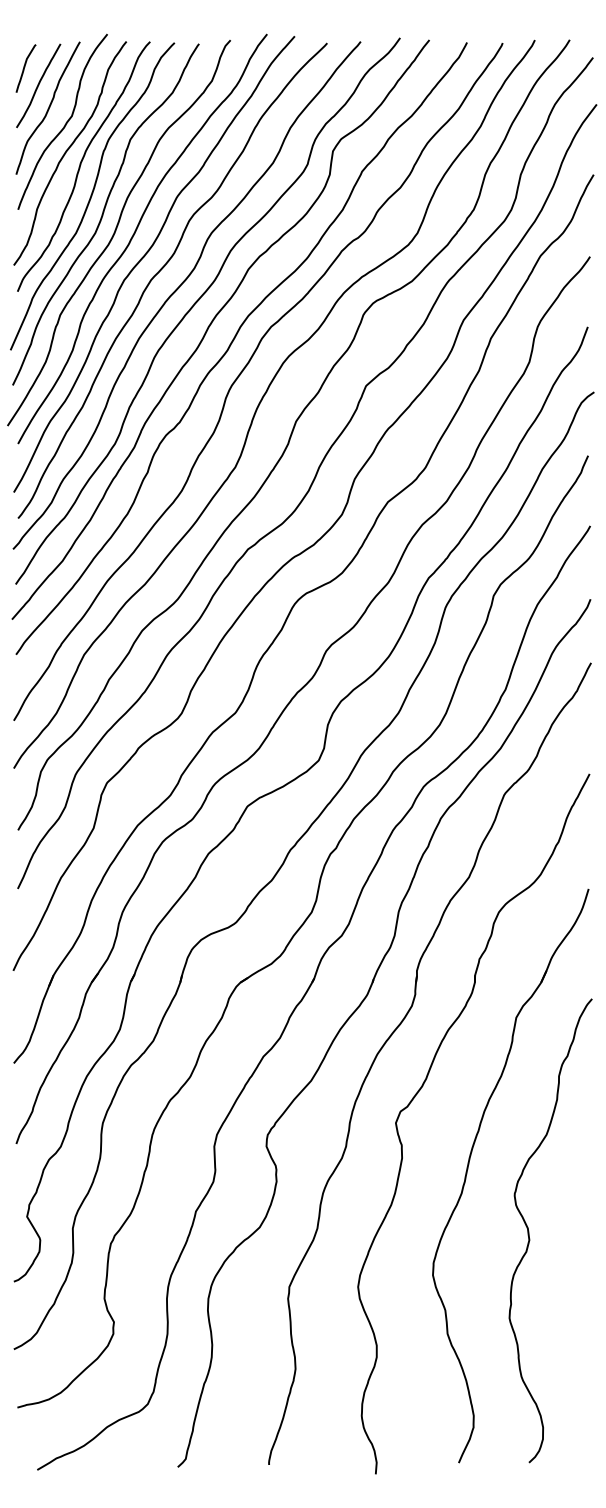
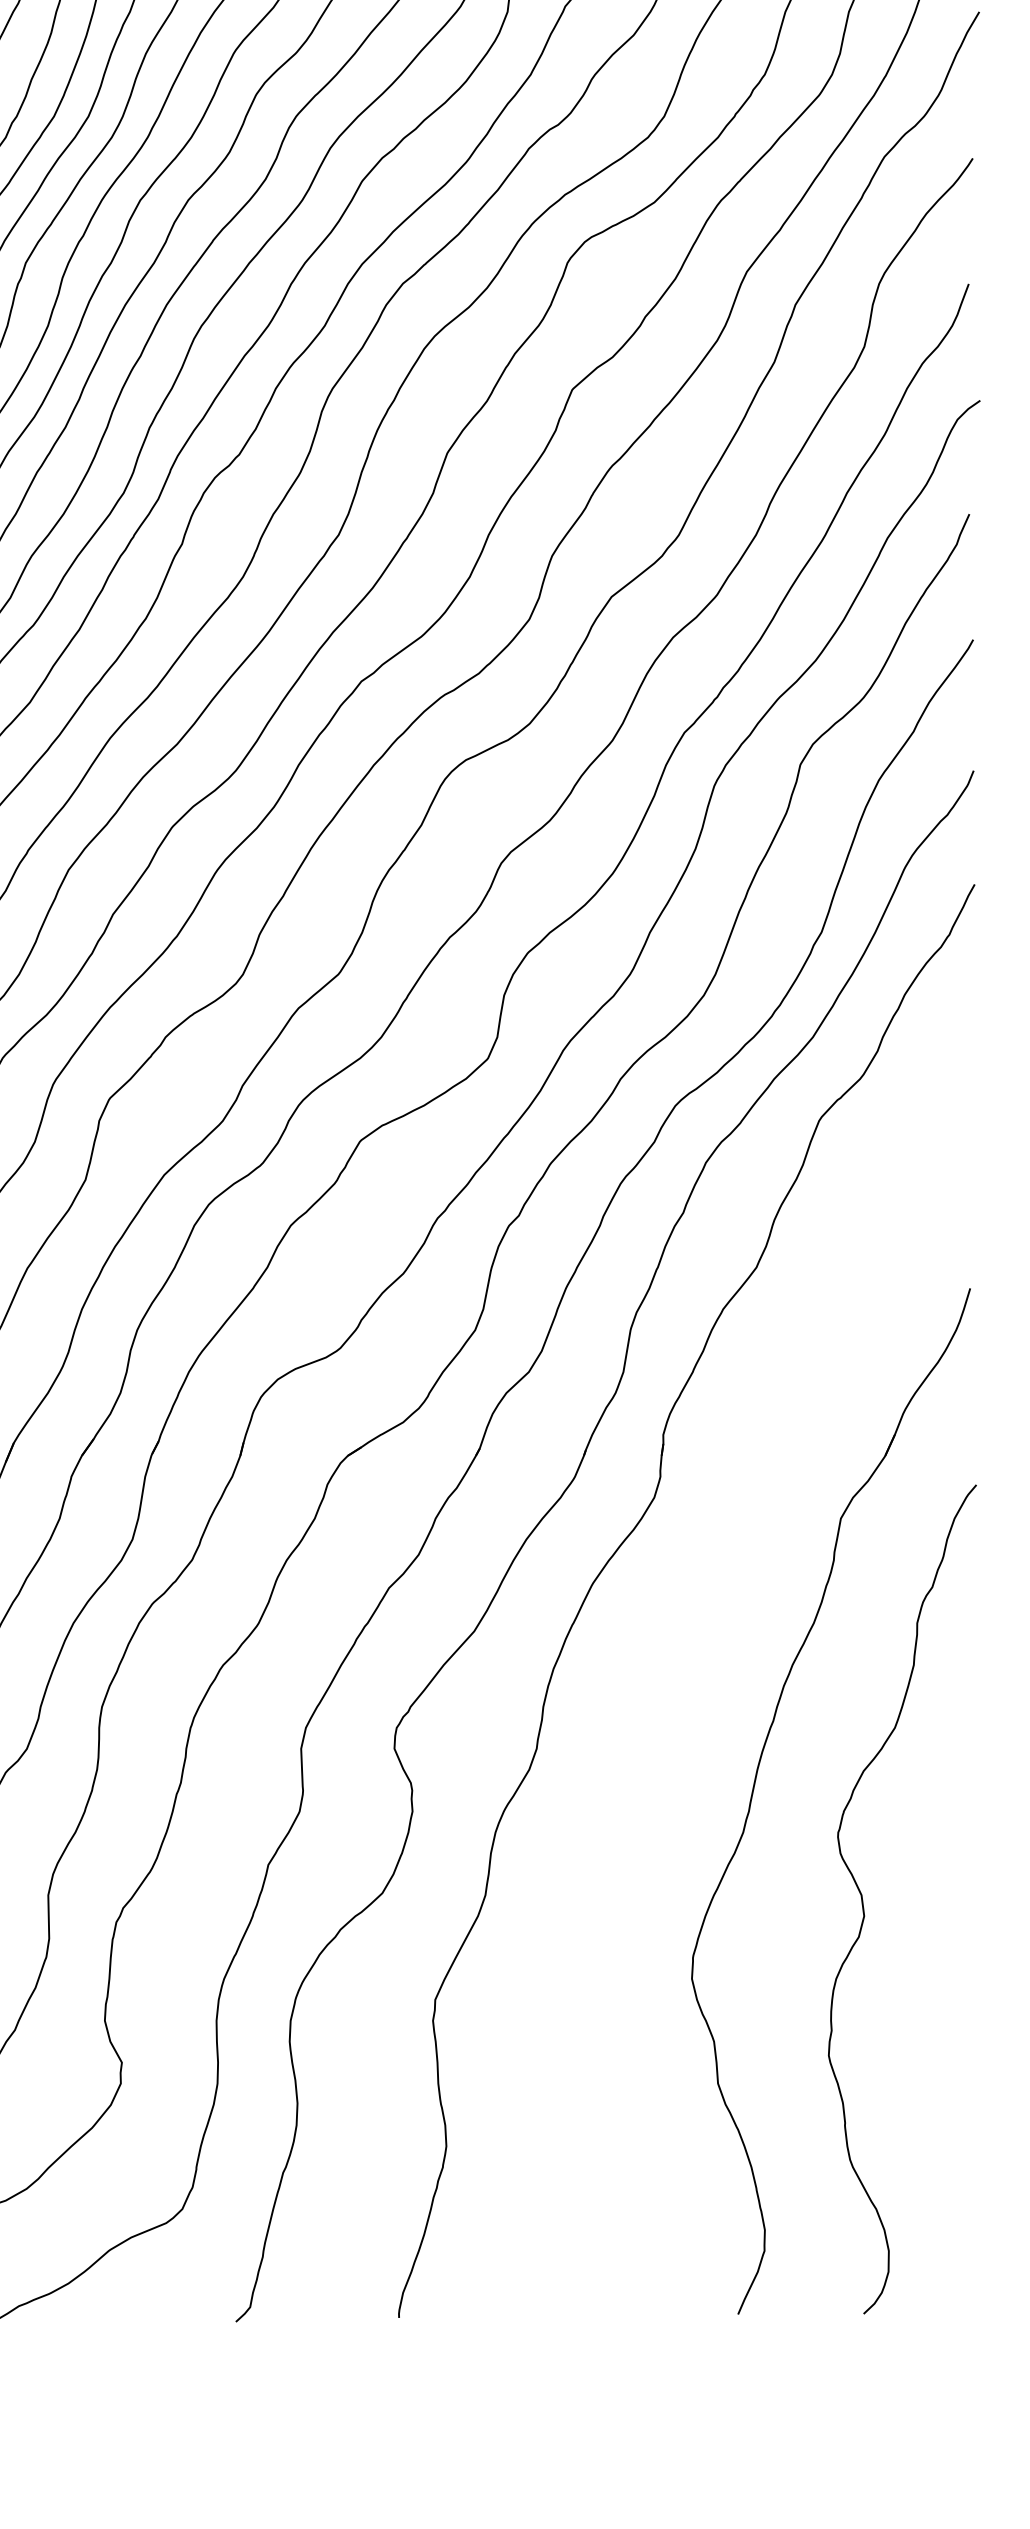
part: (421, 1089) -> (671, 1646), removed

